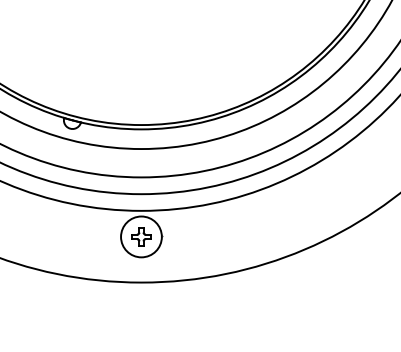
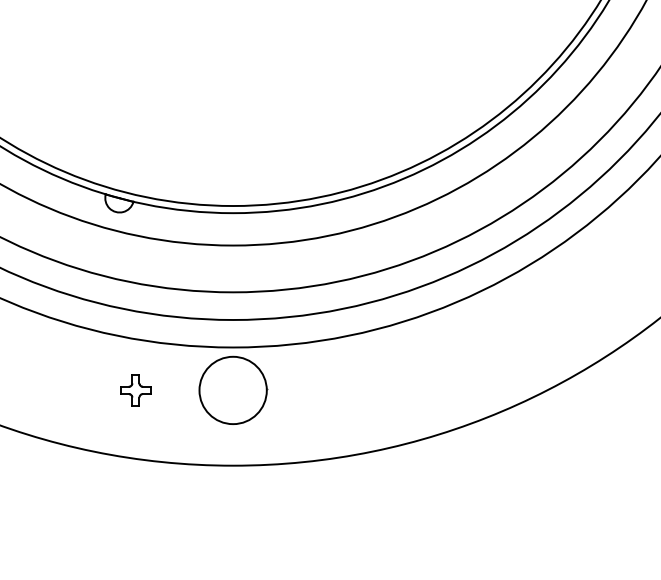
part: (141, 236) -> (135, 389), moved

